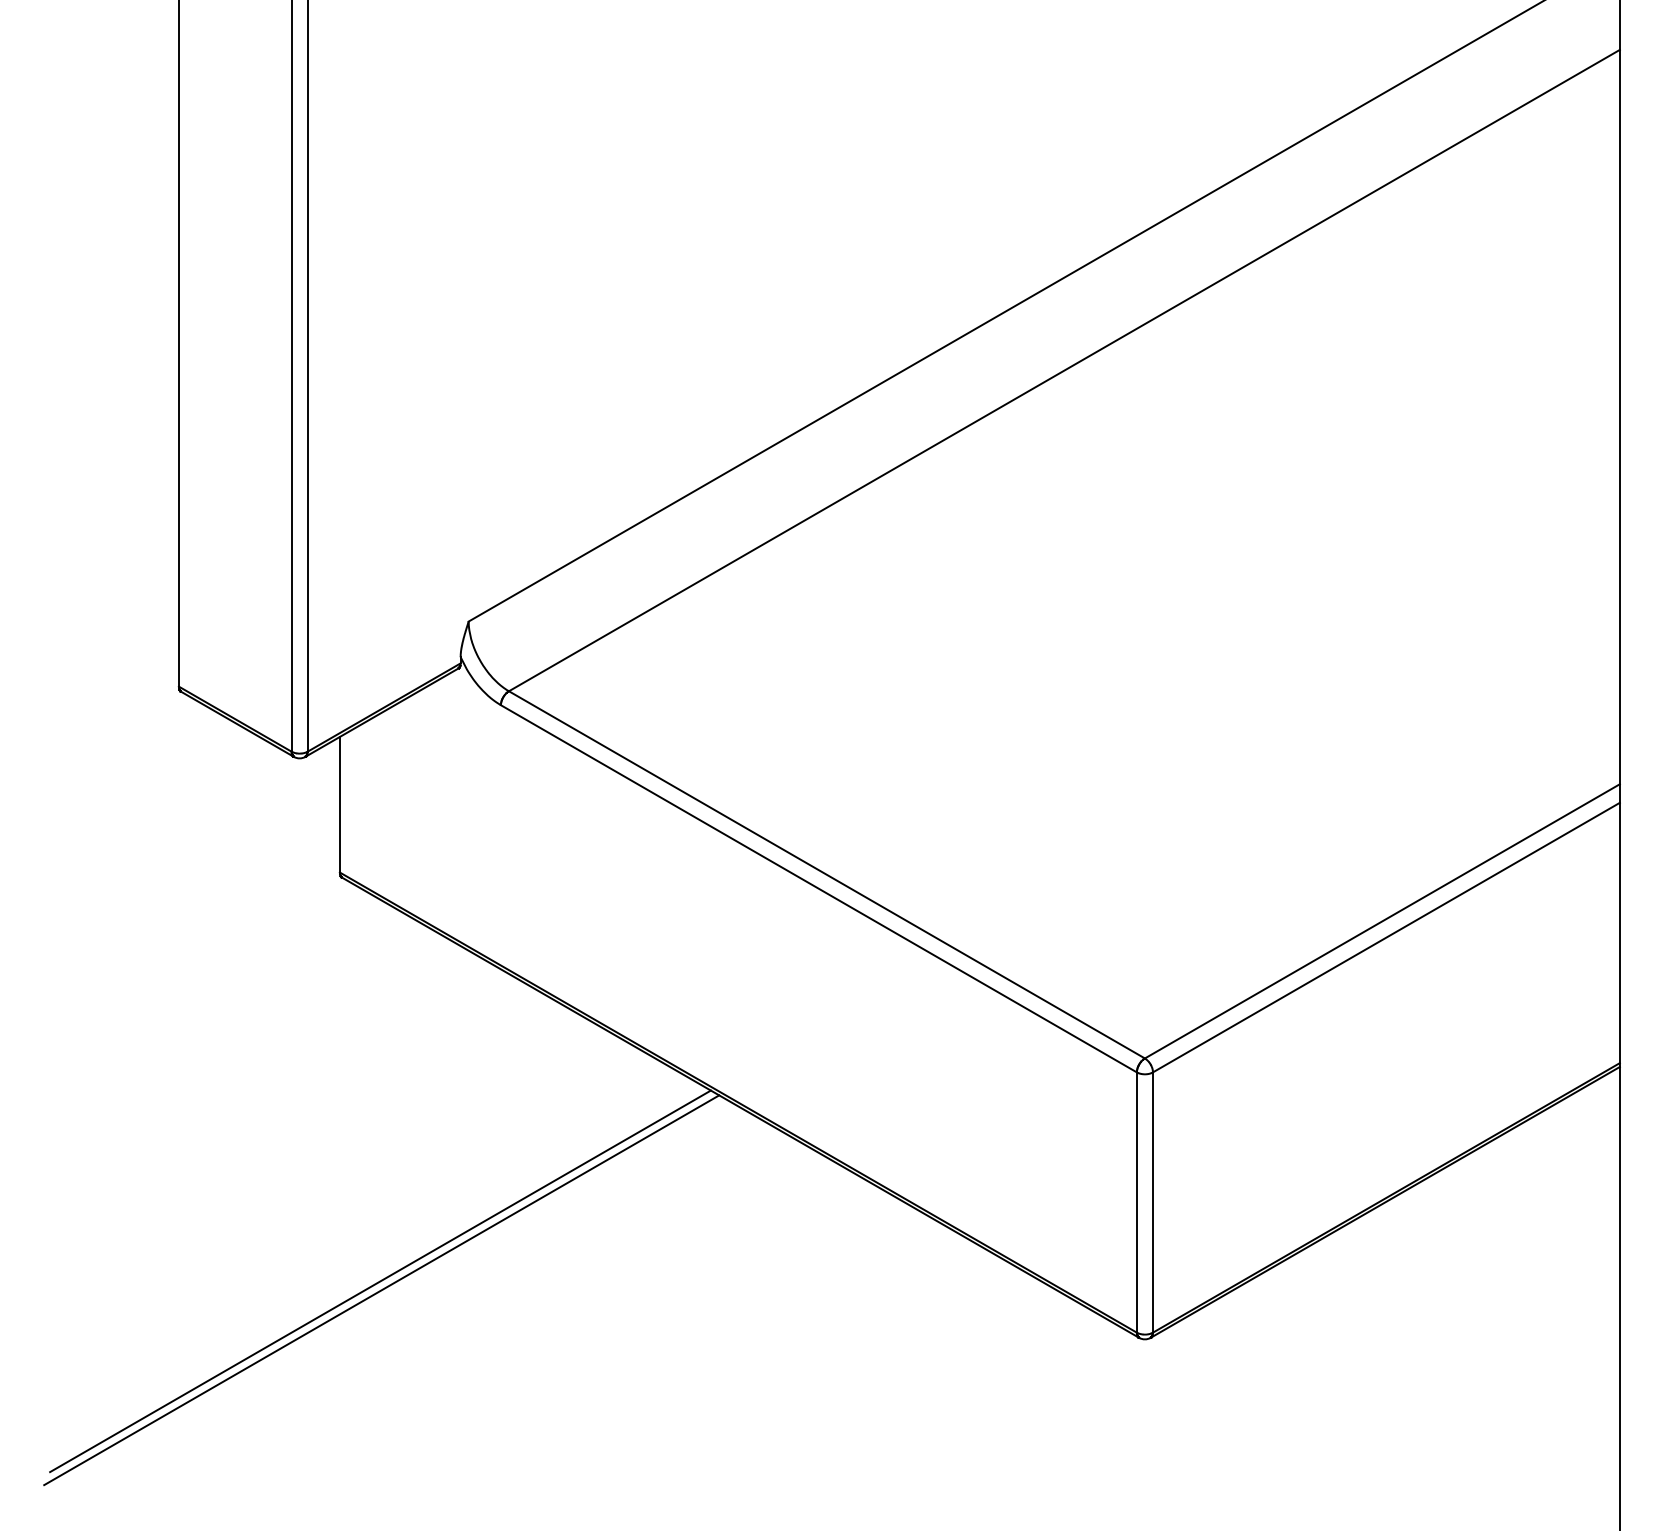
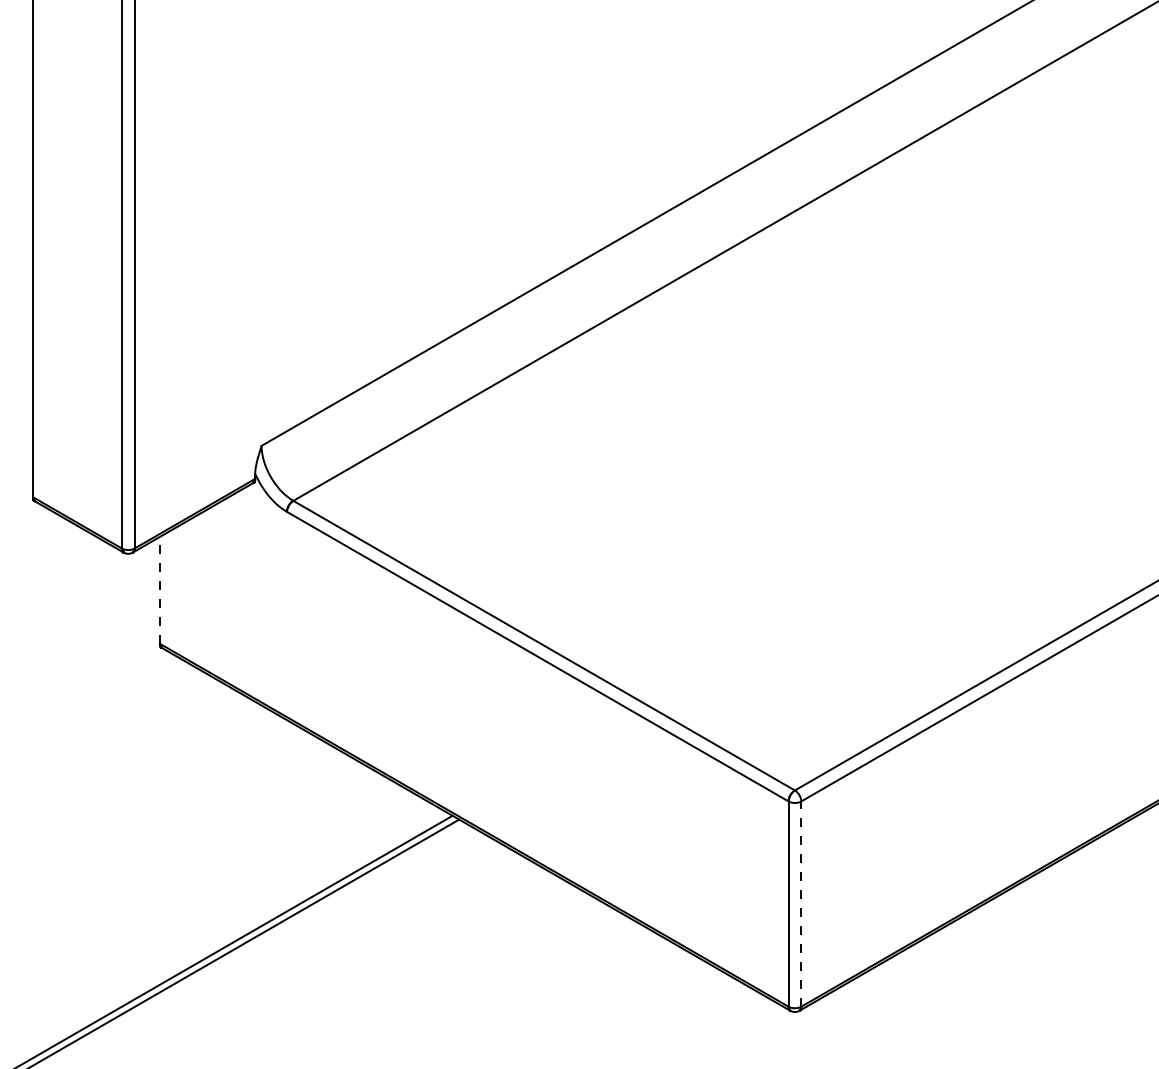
line: (339, 804) -> (159, 590), solid -> dashed
line: (1152, 1202) -> (800, 904), solid -> dashed

